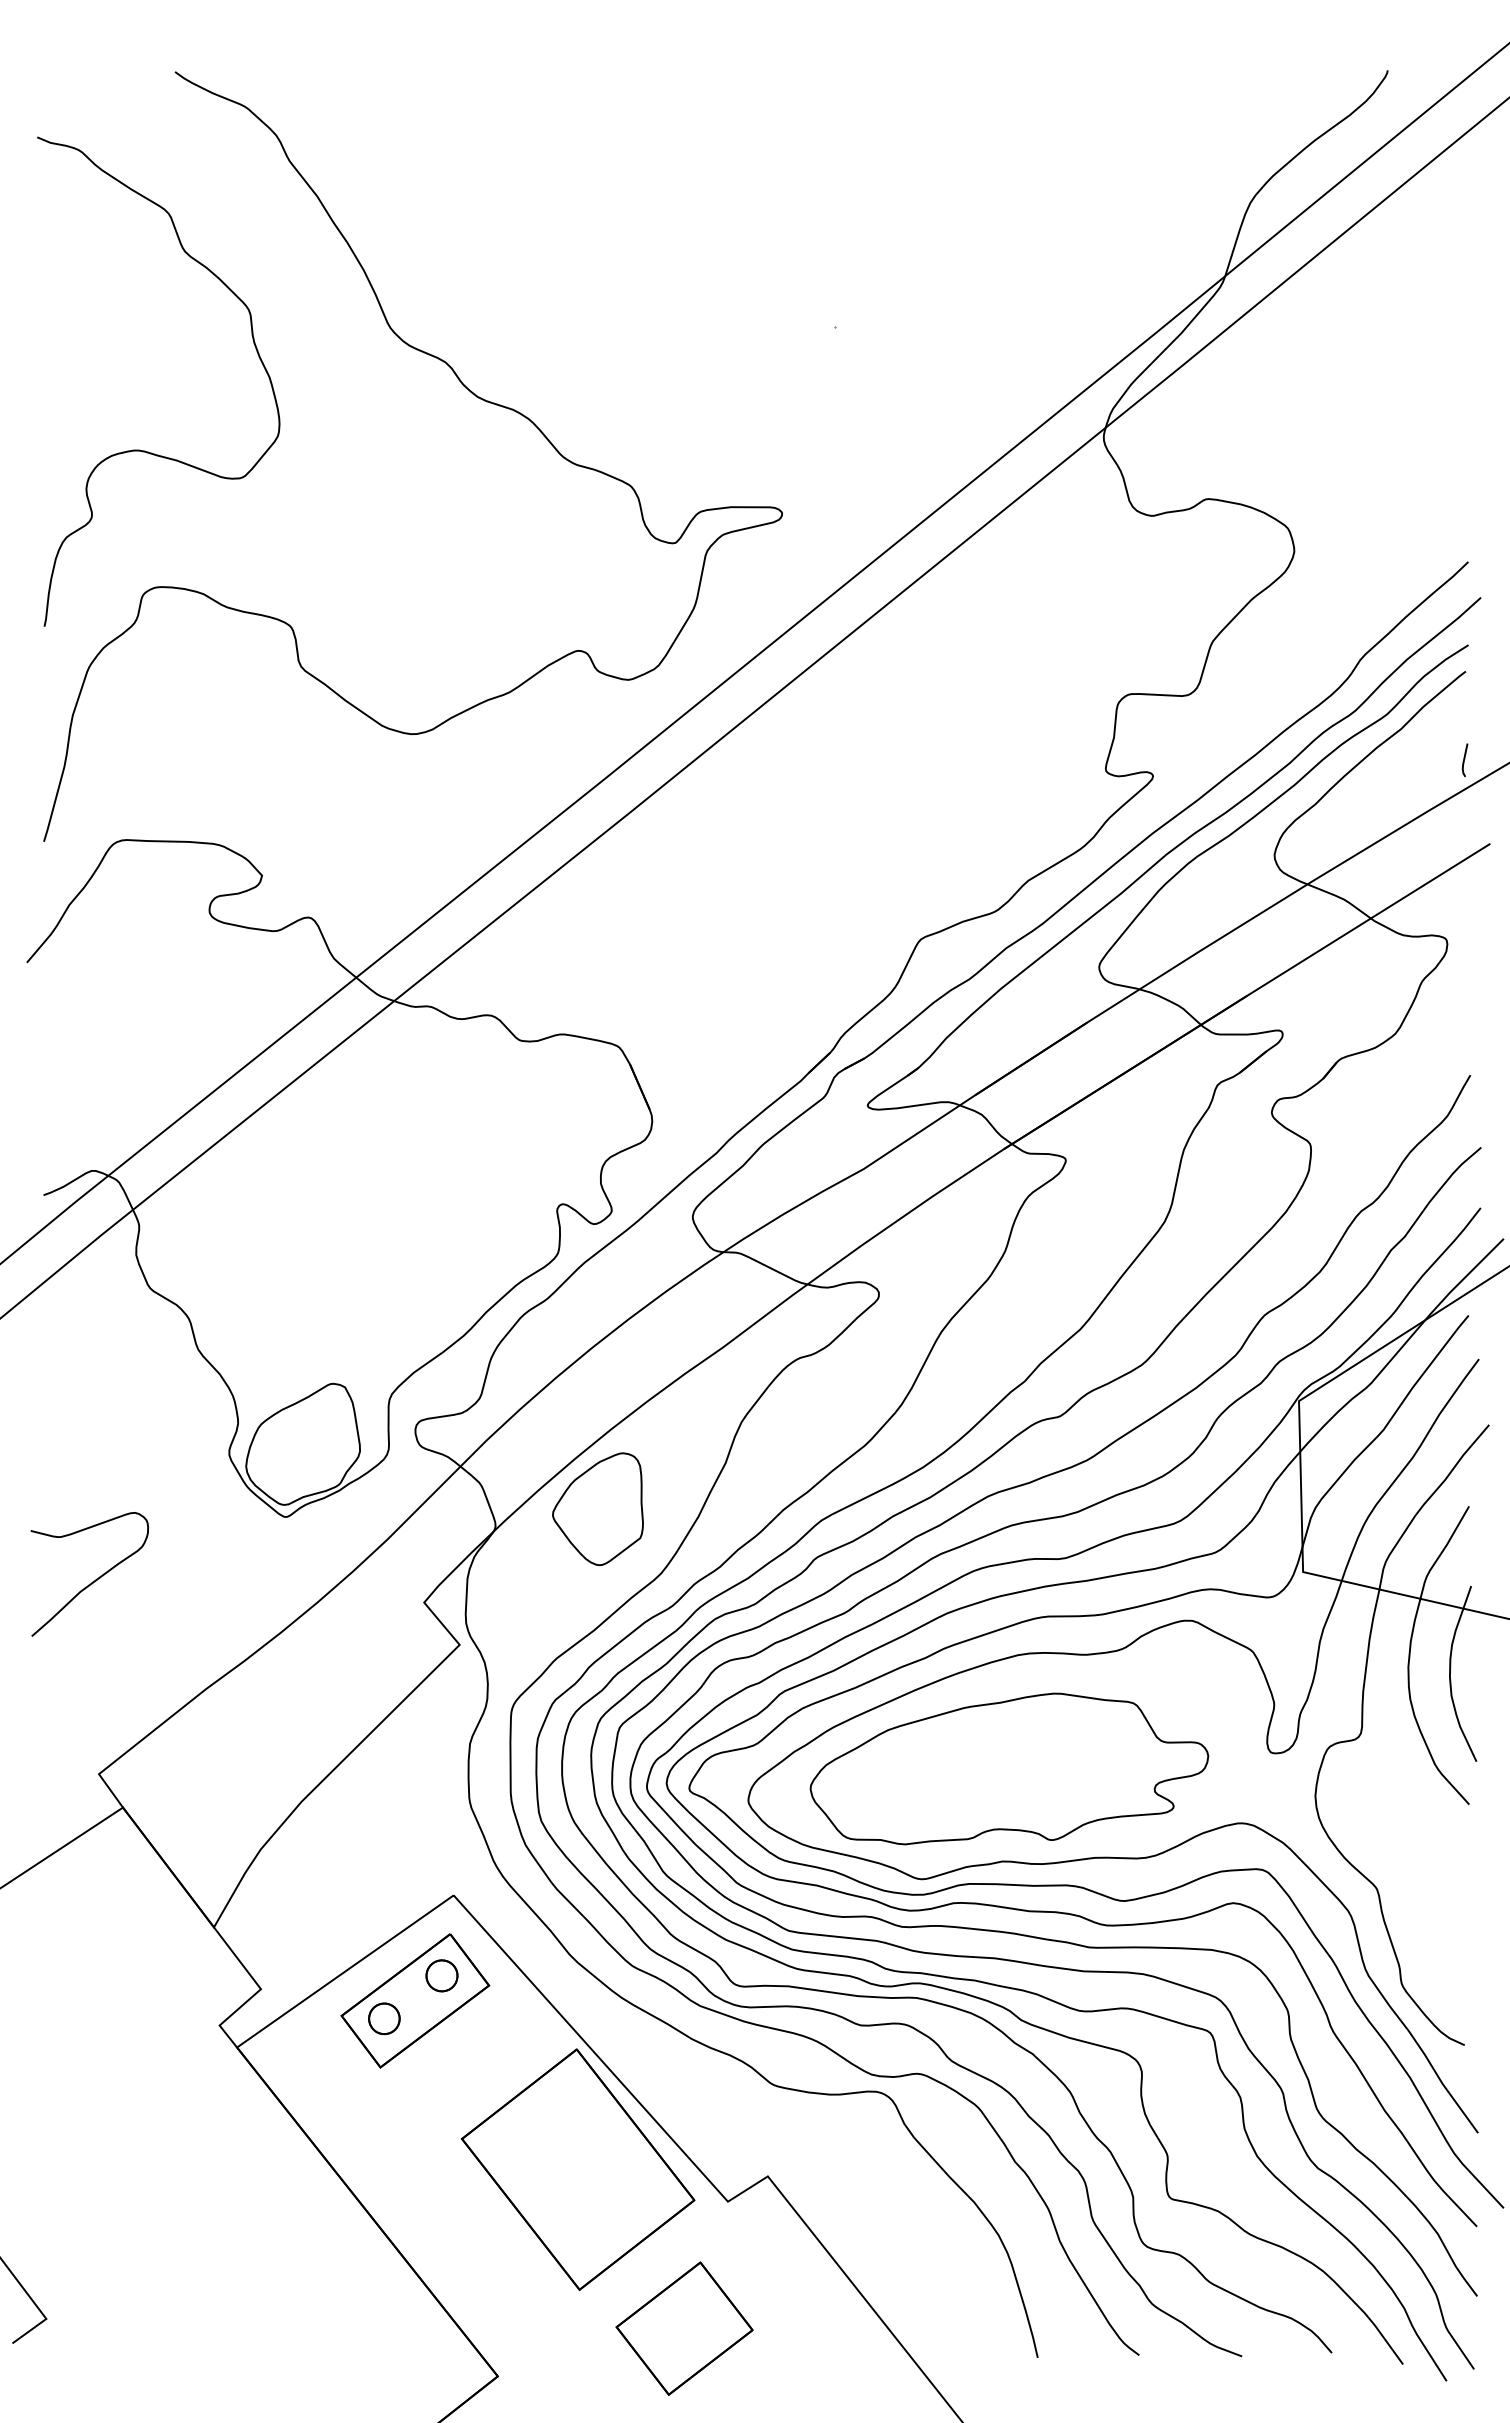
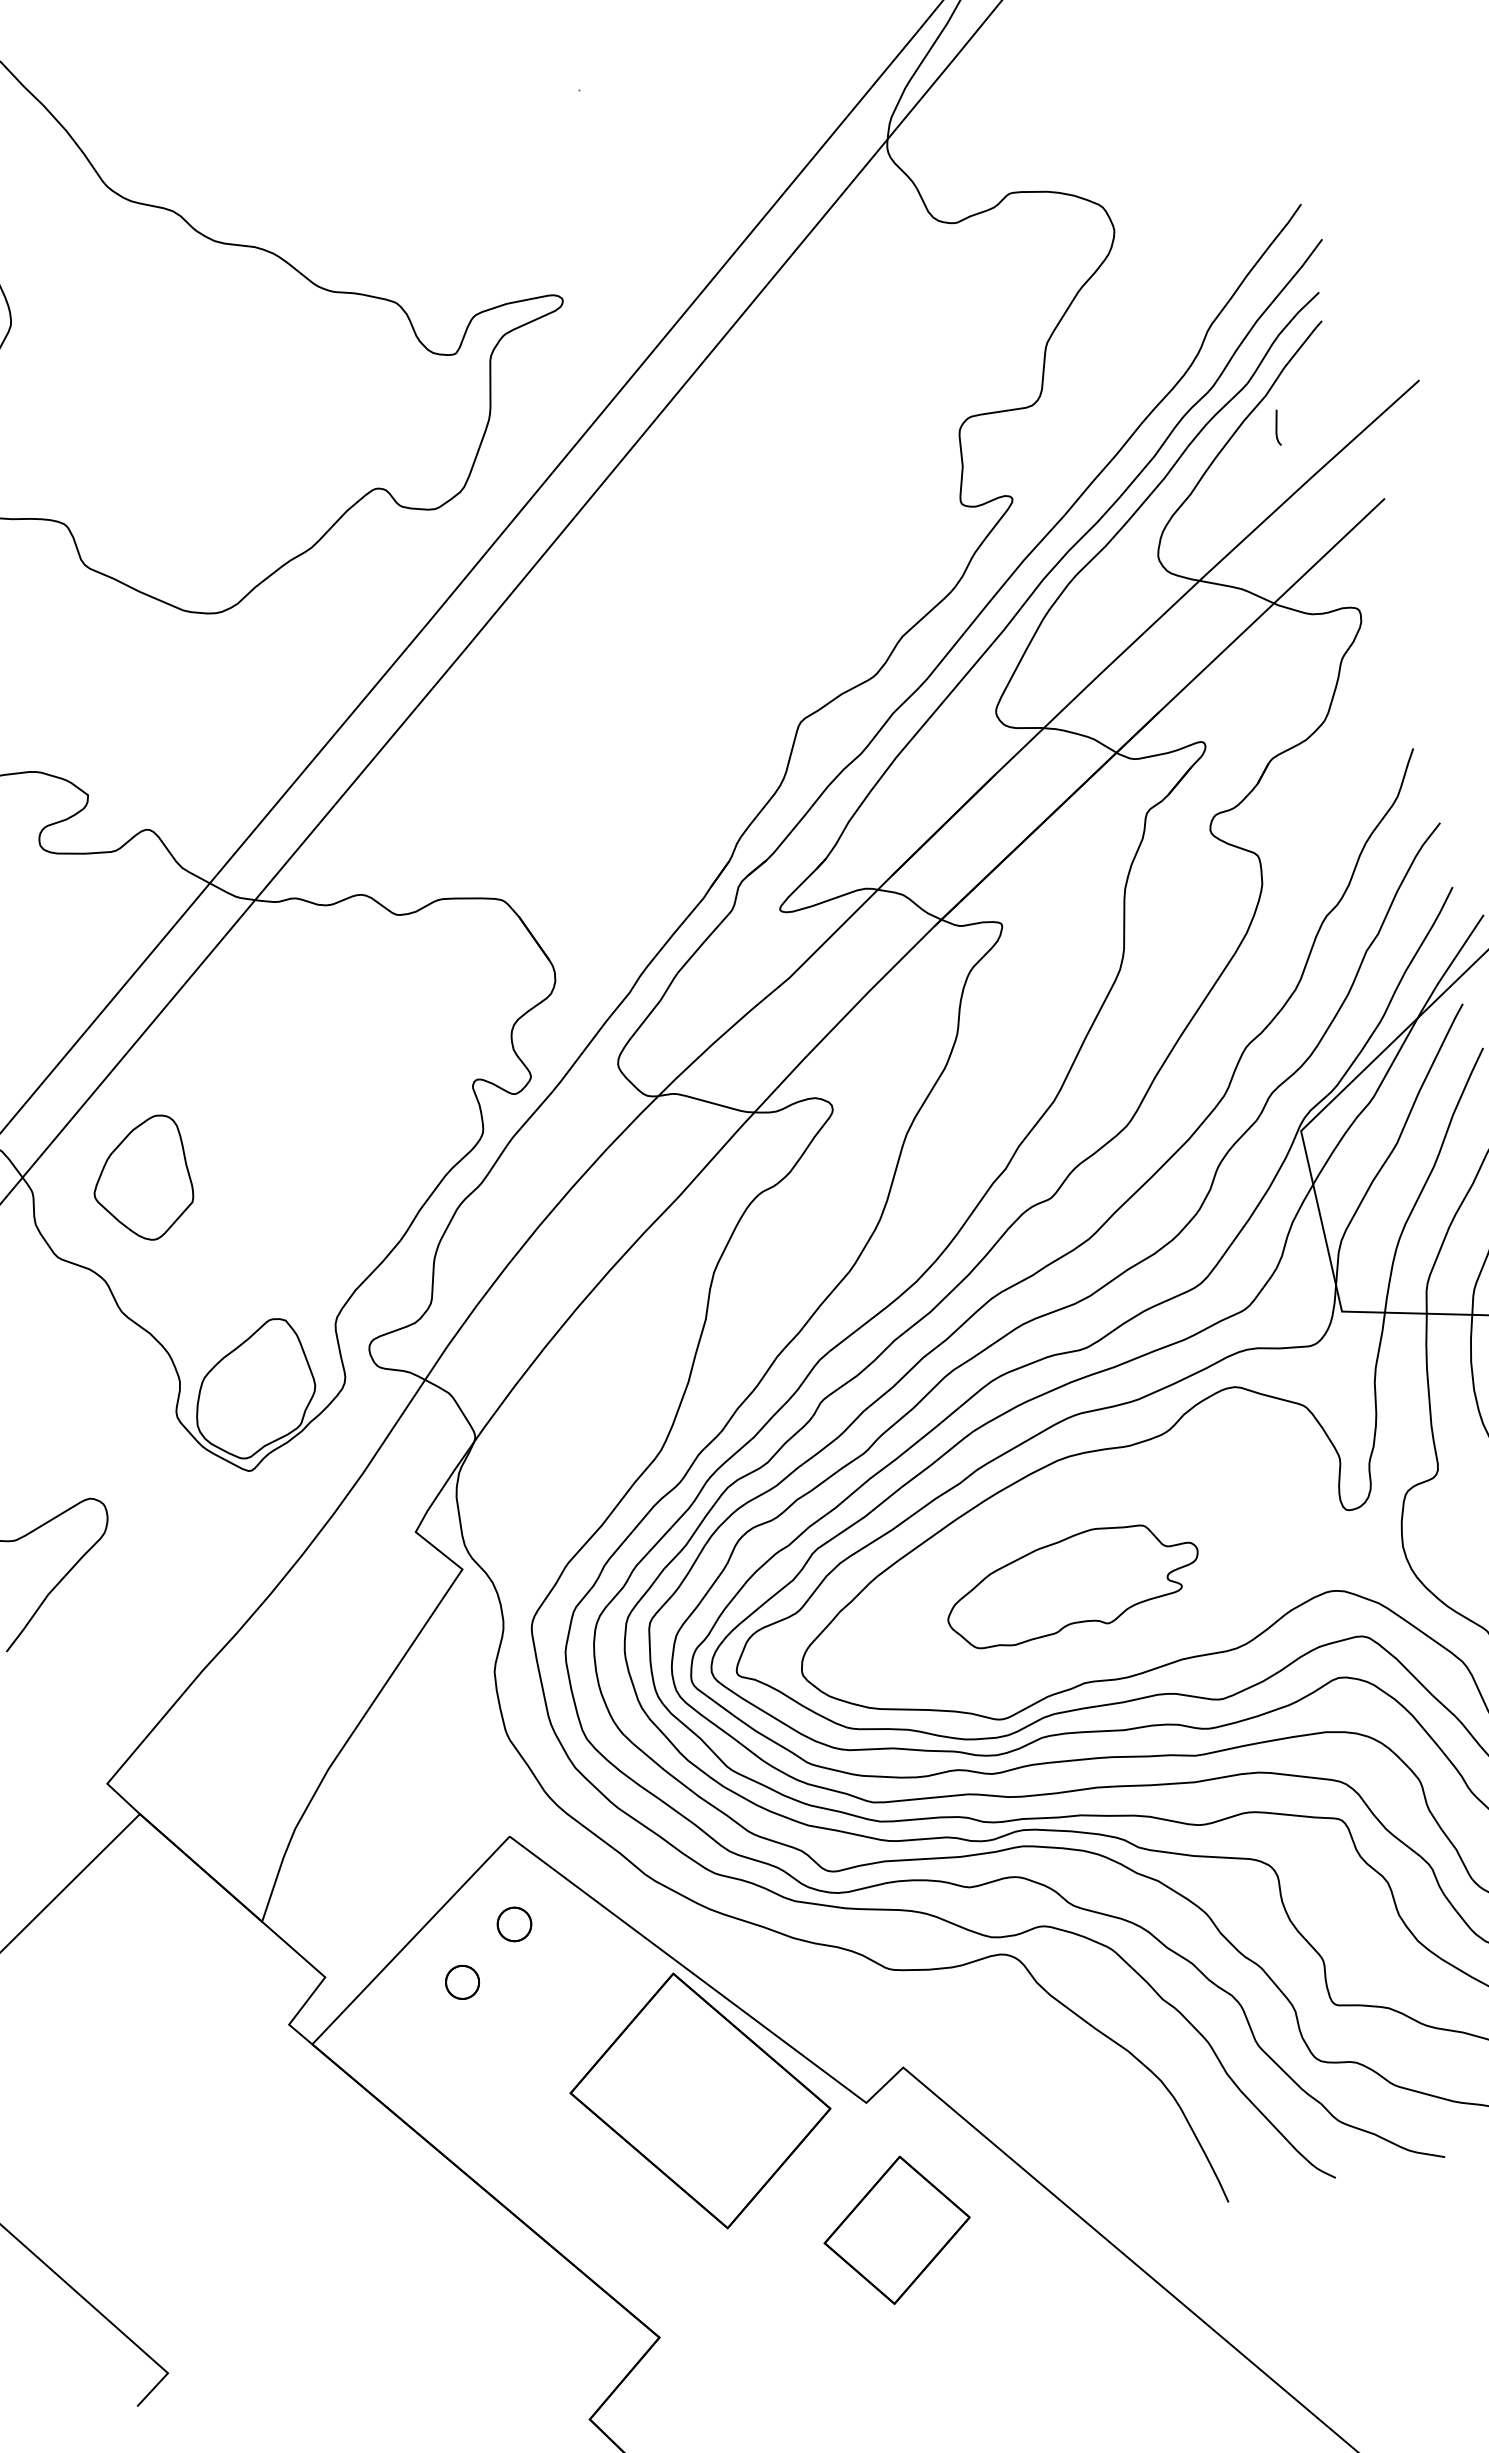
line: (1464, 760) -> (1277, 428), moved
part: (597, 1509) -> (140, 1180), moved
part: (1009, 1768) -> (1072, 1582), size x0.6
part: (415, 2000) -> (491, 1956), removed
part: (684, 2328) -> (897, 2230), moved

